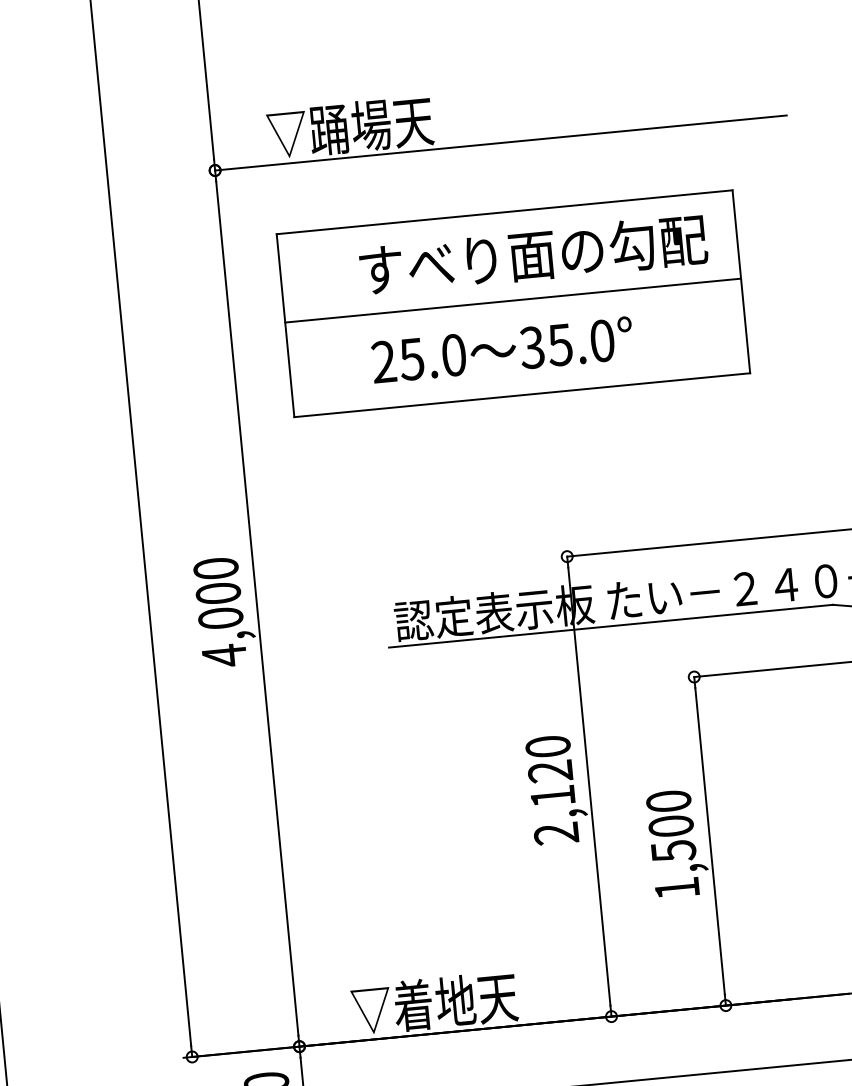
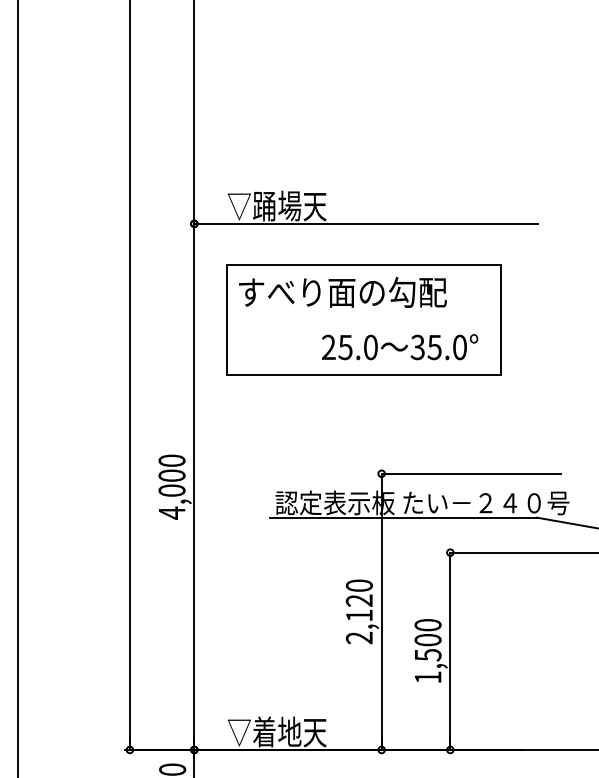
text: (532, 255) -> (342, 292), moved
line: (513, 300) -> (364, 318), removed
text: (501, 350) -> (399, 347), moved

